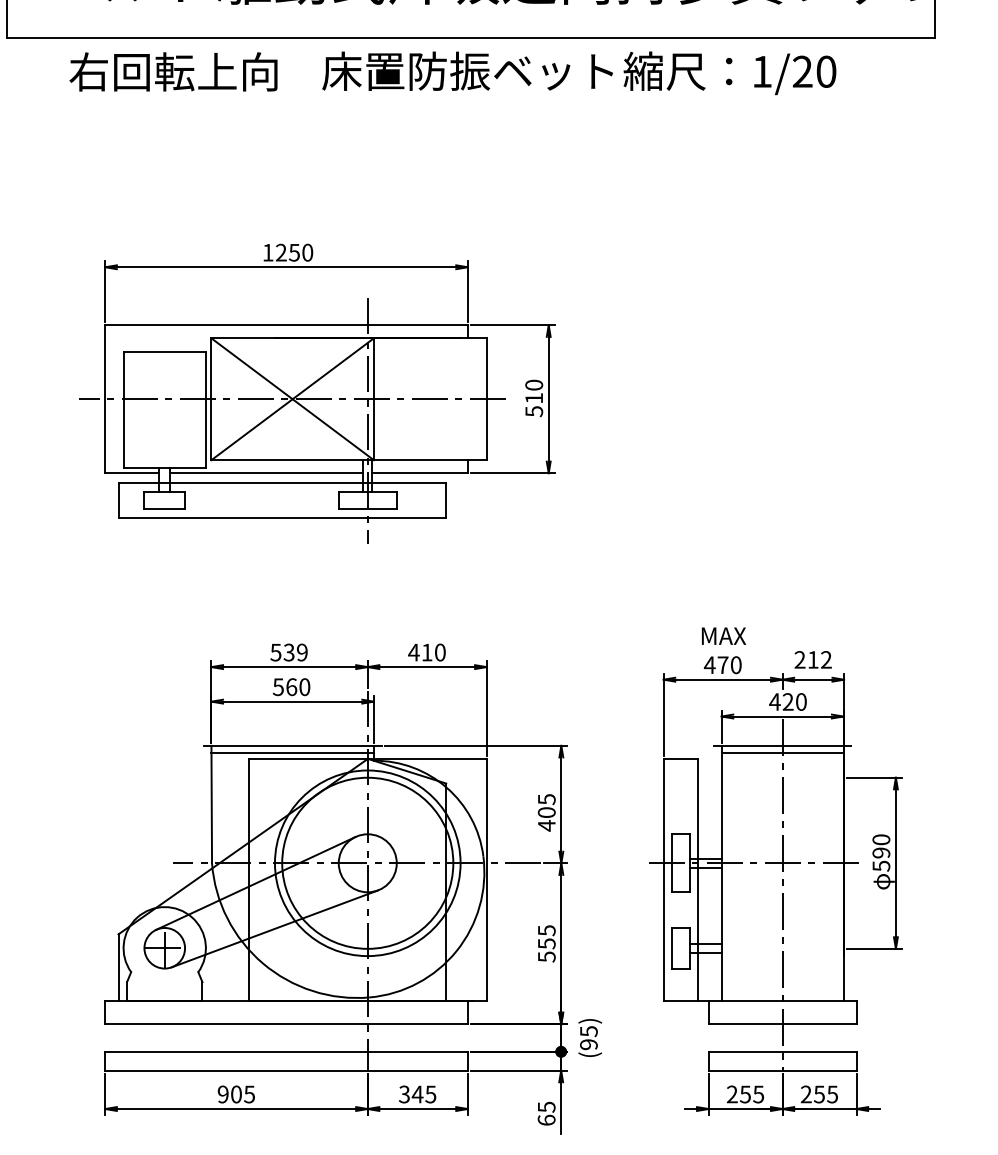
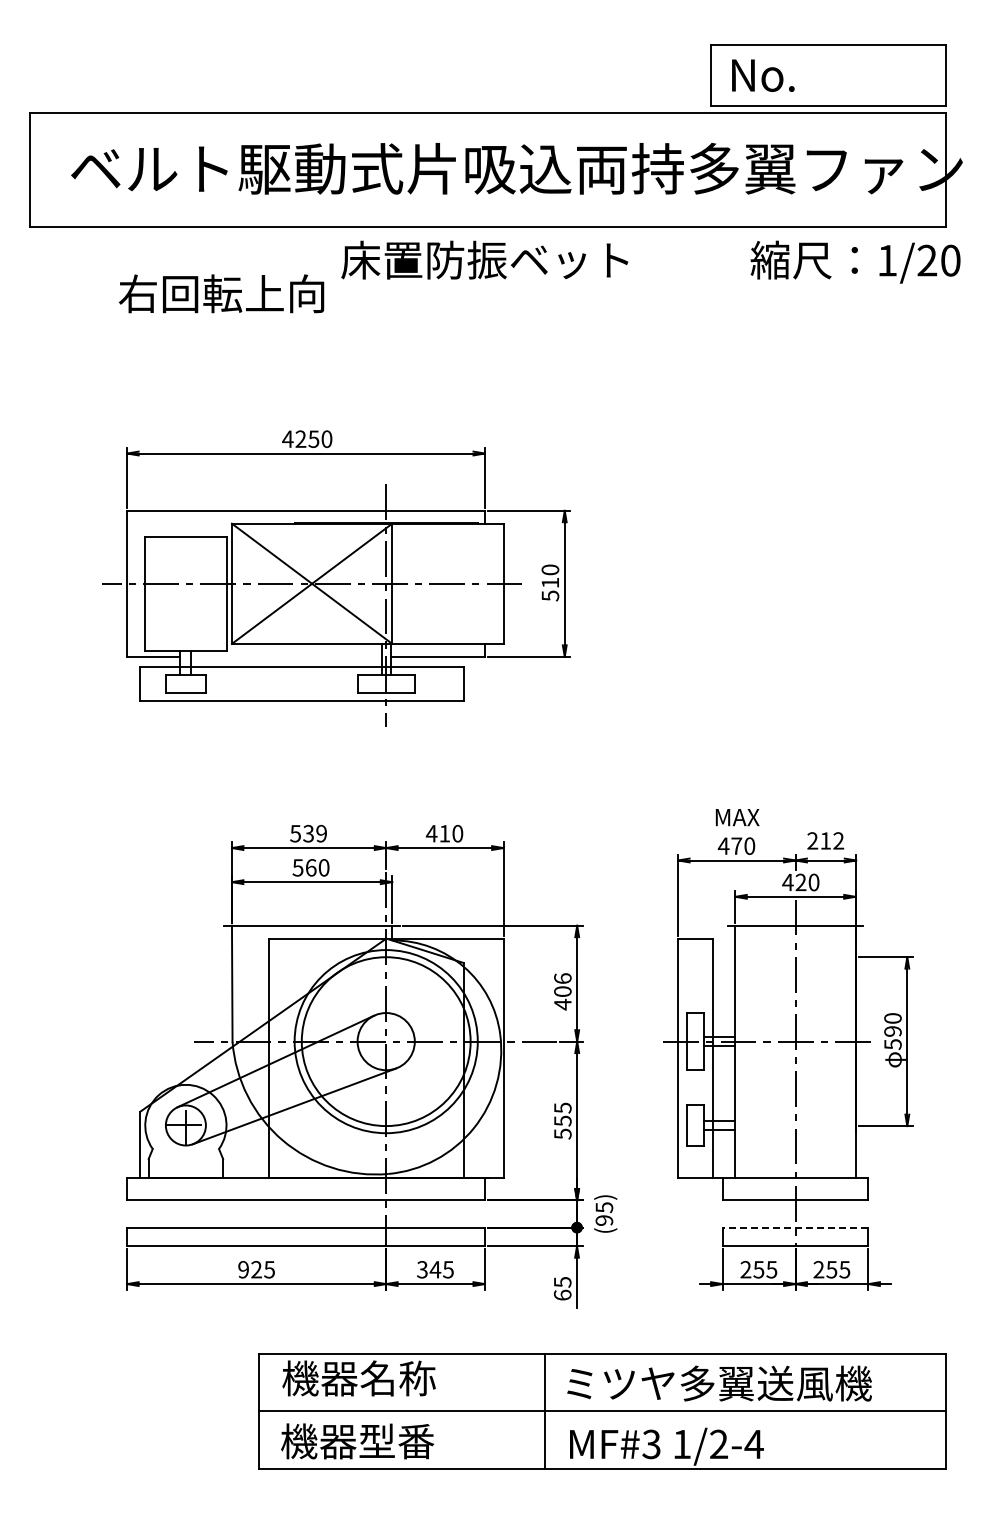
text: (173, 71) -> (221, 293), moved
text: (729, 72) -> (855, 261), moved
text: (267, 252) -> (287, 438), 1250 -> 4250
line: (266, 472) -> (286, 656), removed
line: (293, 752) -> (312, 932), removed
line: (782, 752) -> (795, 932), removed
text: (546, 799) -> (562, 978), 405 -> 406
line: (782, 1051) -> (795, 1227), solid -> dashed
text: (236, 1094) -> (256, 1269), 905 -> 925

